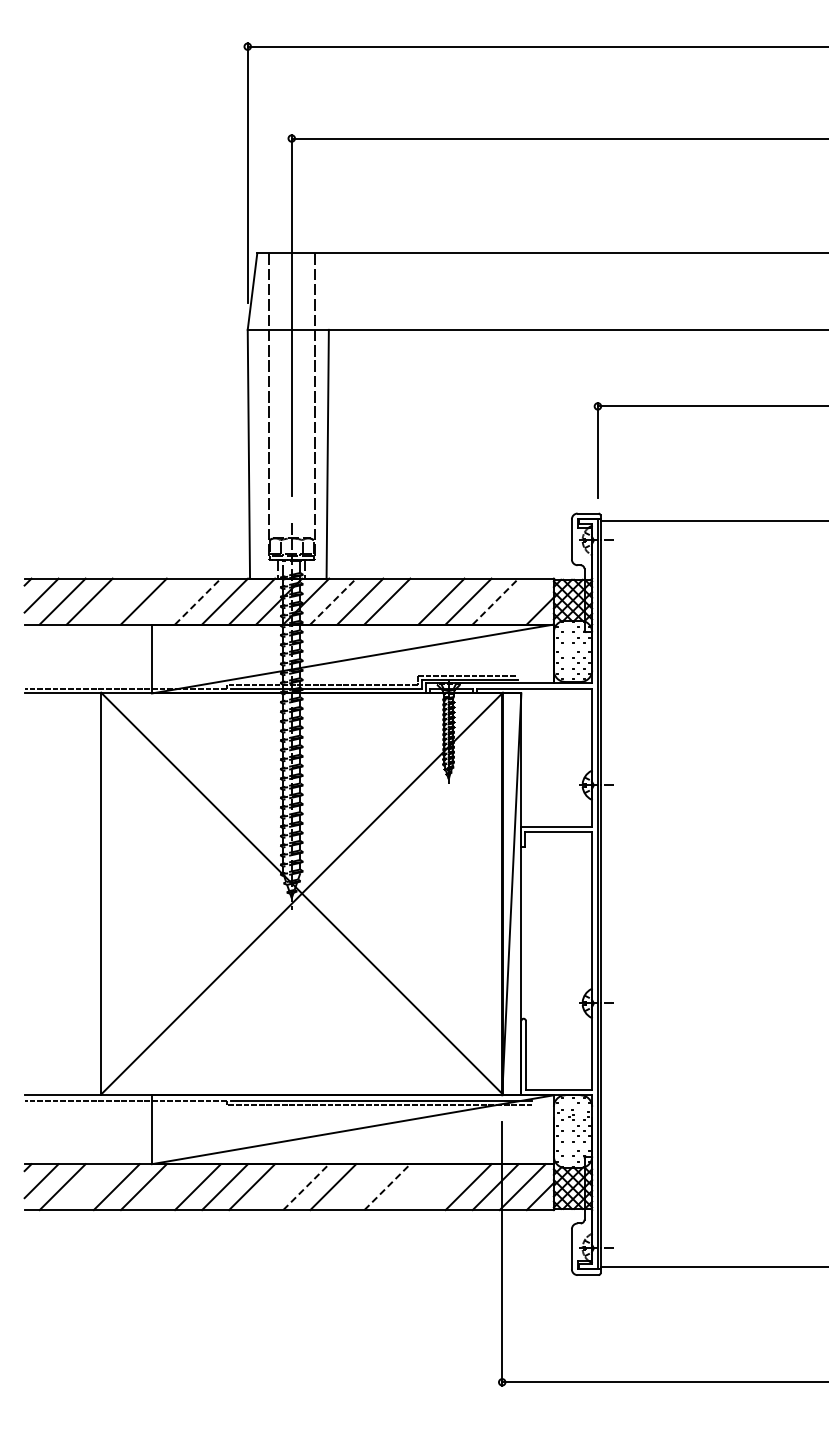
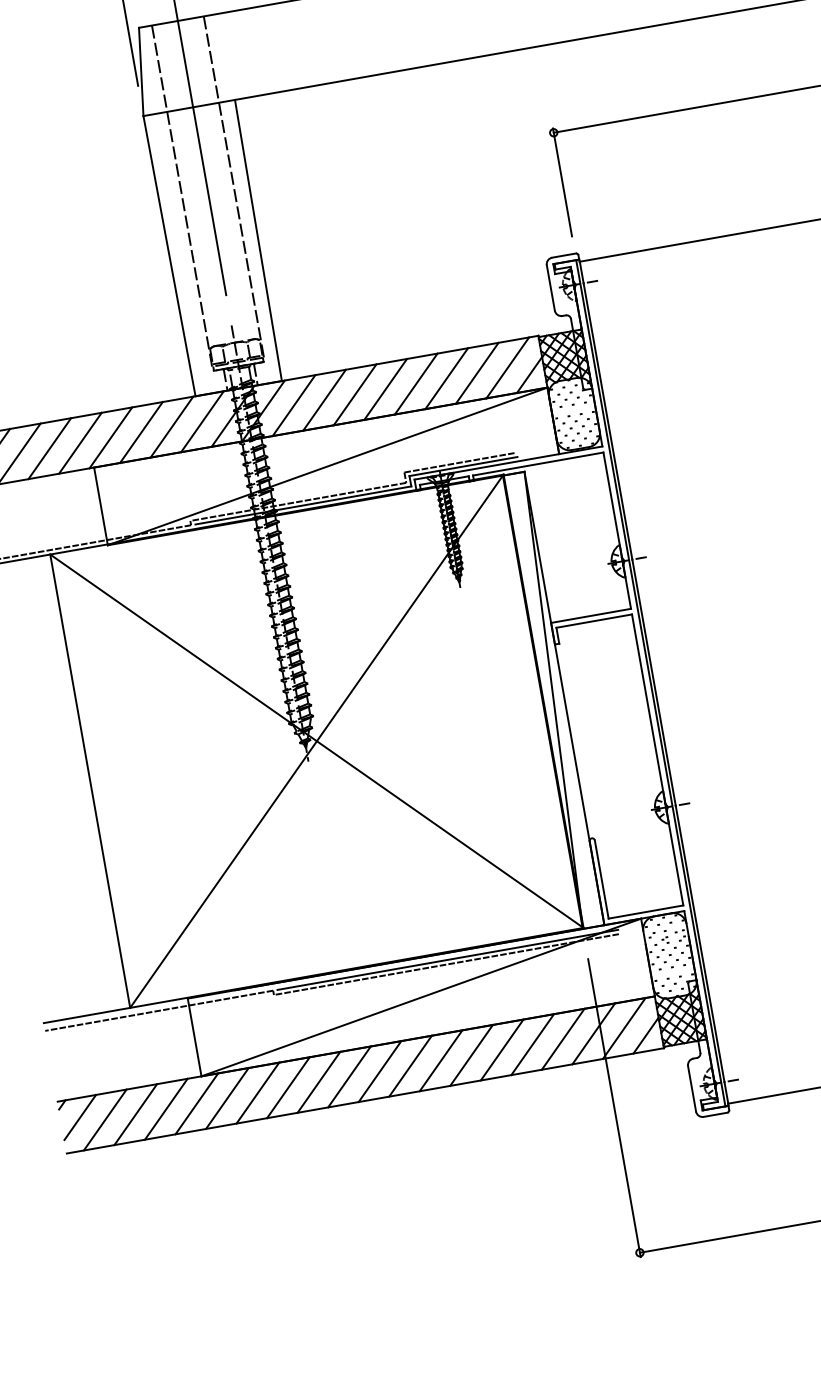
line: (116, 601) -> (49, 448), added
line: (170, 601) -> (110, 437), added
line: (198, 601) -> (141, 432), dashed -> solid
line: (333, 601) -> (294, 405), dashed -> solid
line: (414, 601) -> (385, 389), added
line: (496, 601) -> (478, 373), dashed -> solid
line: (522, 601) -> (507, 367), added
line: (306, 1186) -> (380, 1070), dashed -> solid
line: (387, 1186) -> (471, 1054), dashed -> solid
line: (89, 1187) -> (135, 1115), added
line: (170, 1187) -> (226, 1099), added
line: (279, 1187) -> (349, 1077), added
line: (360, 1187) -> (441, 1061), added
line: (414, 1187) -> (502, 1050), added
line: (441, 1187) -> (532, 1045), added

